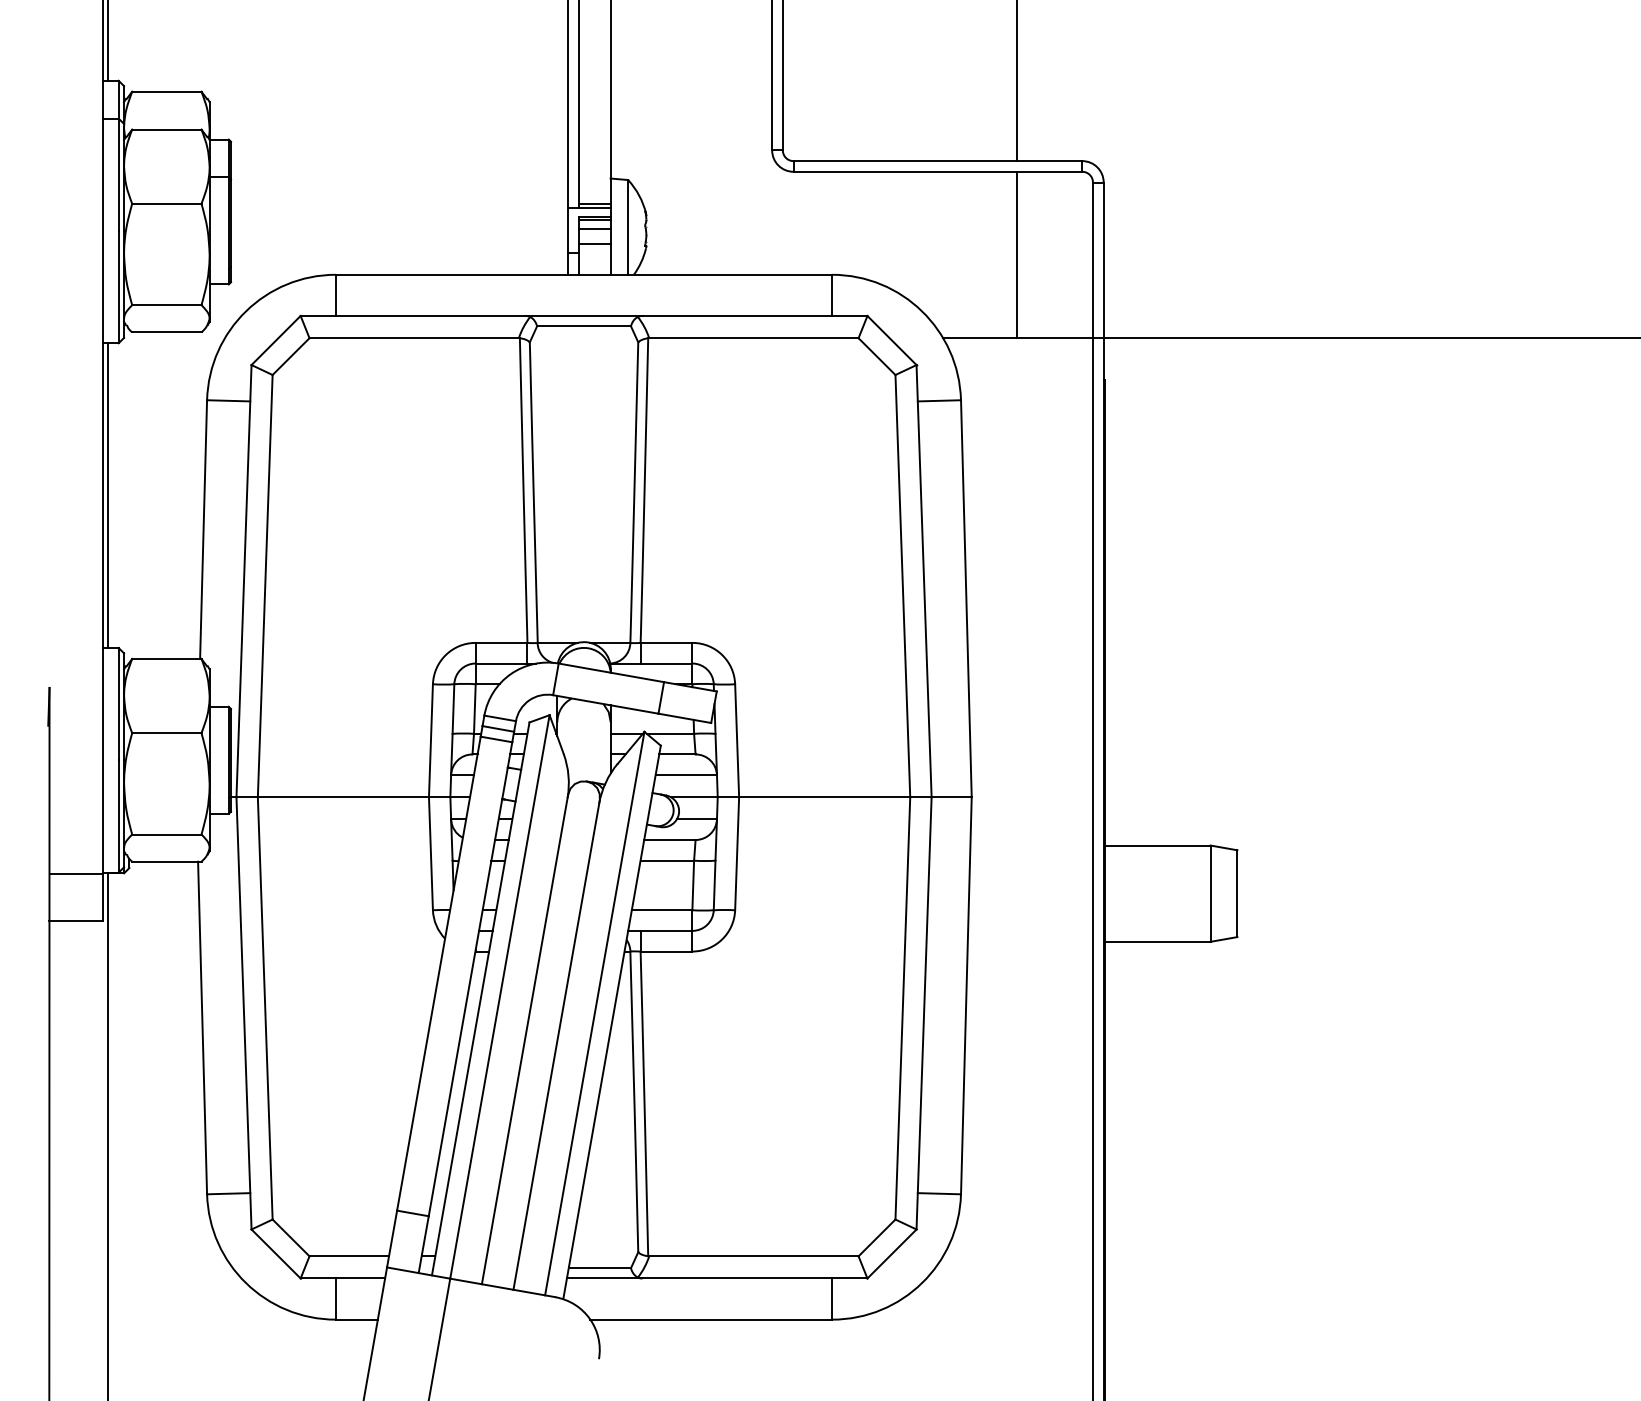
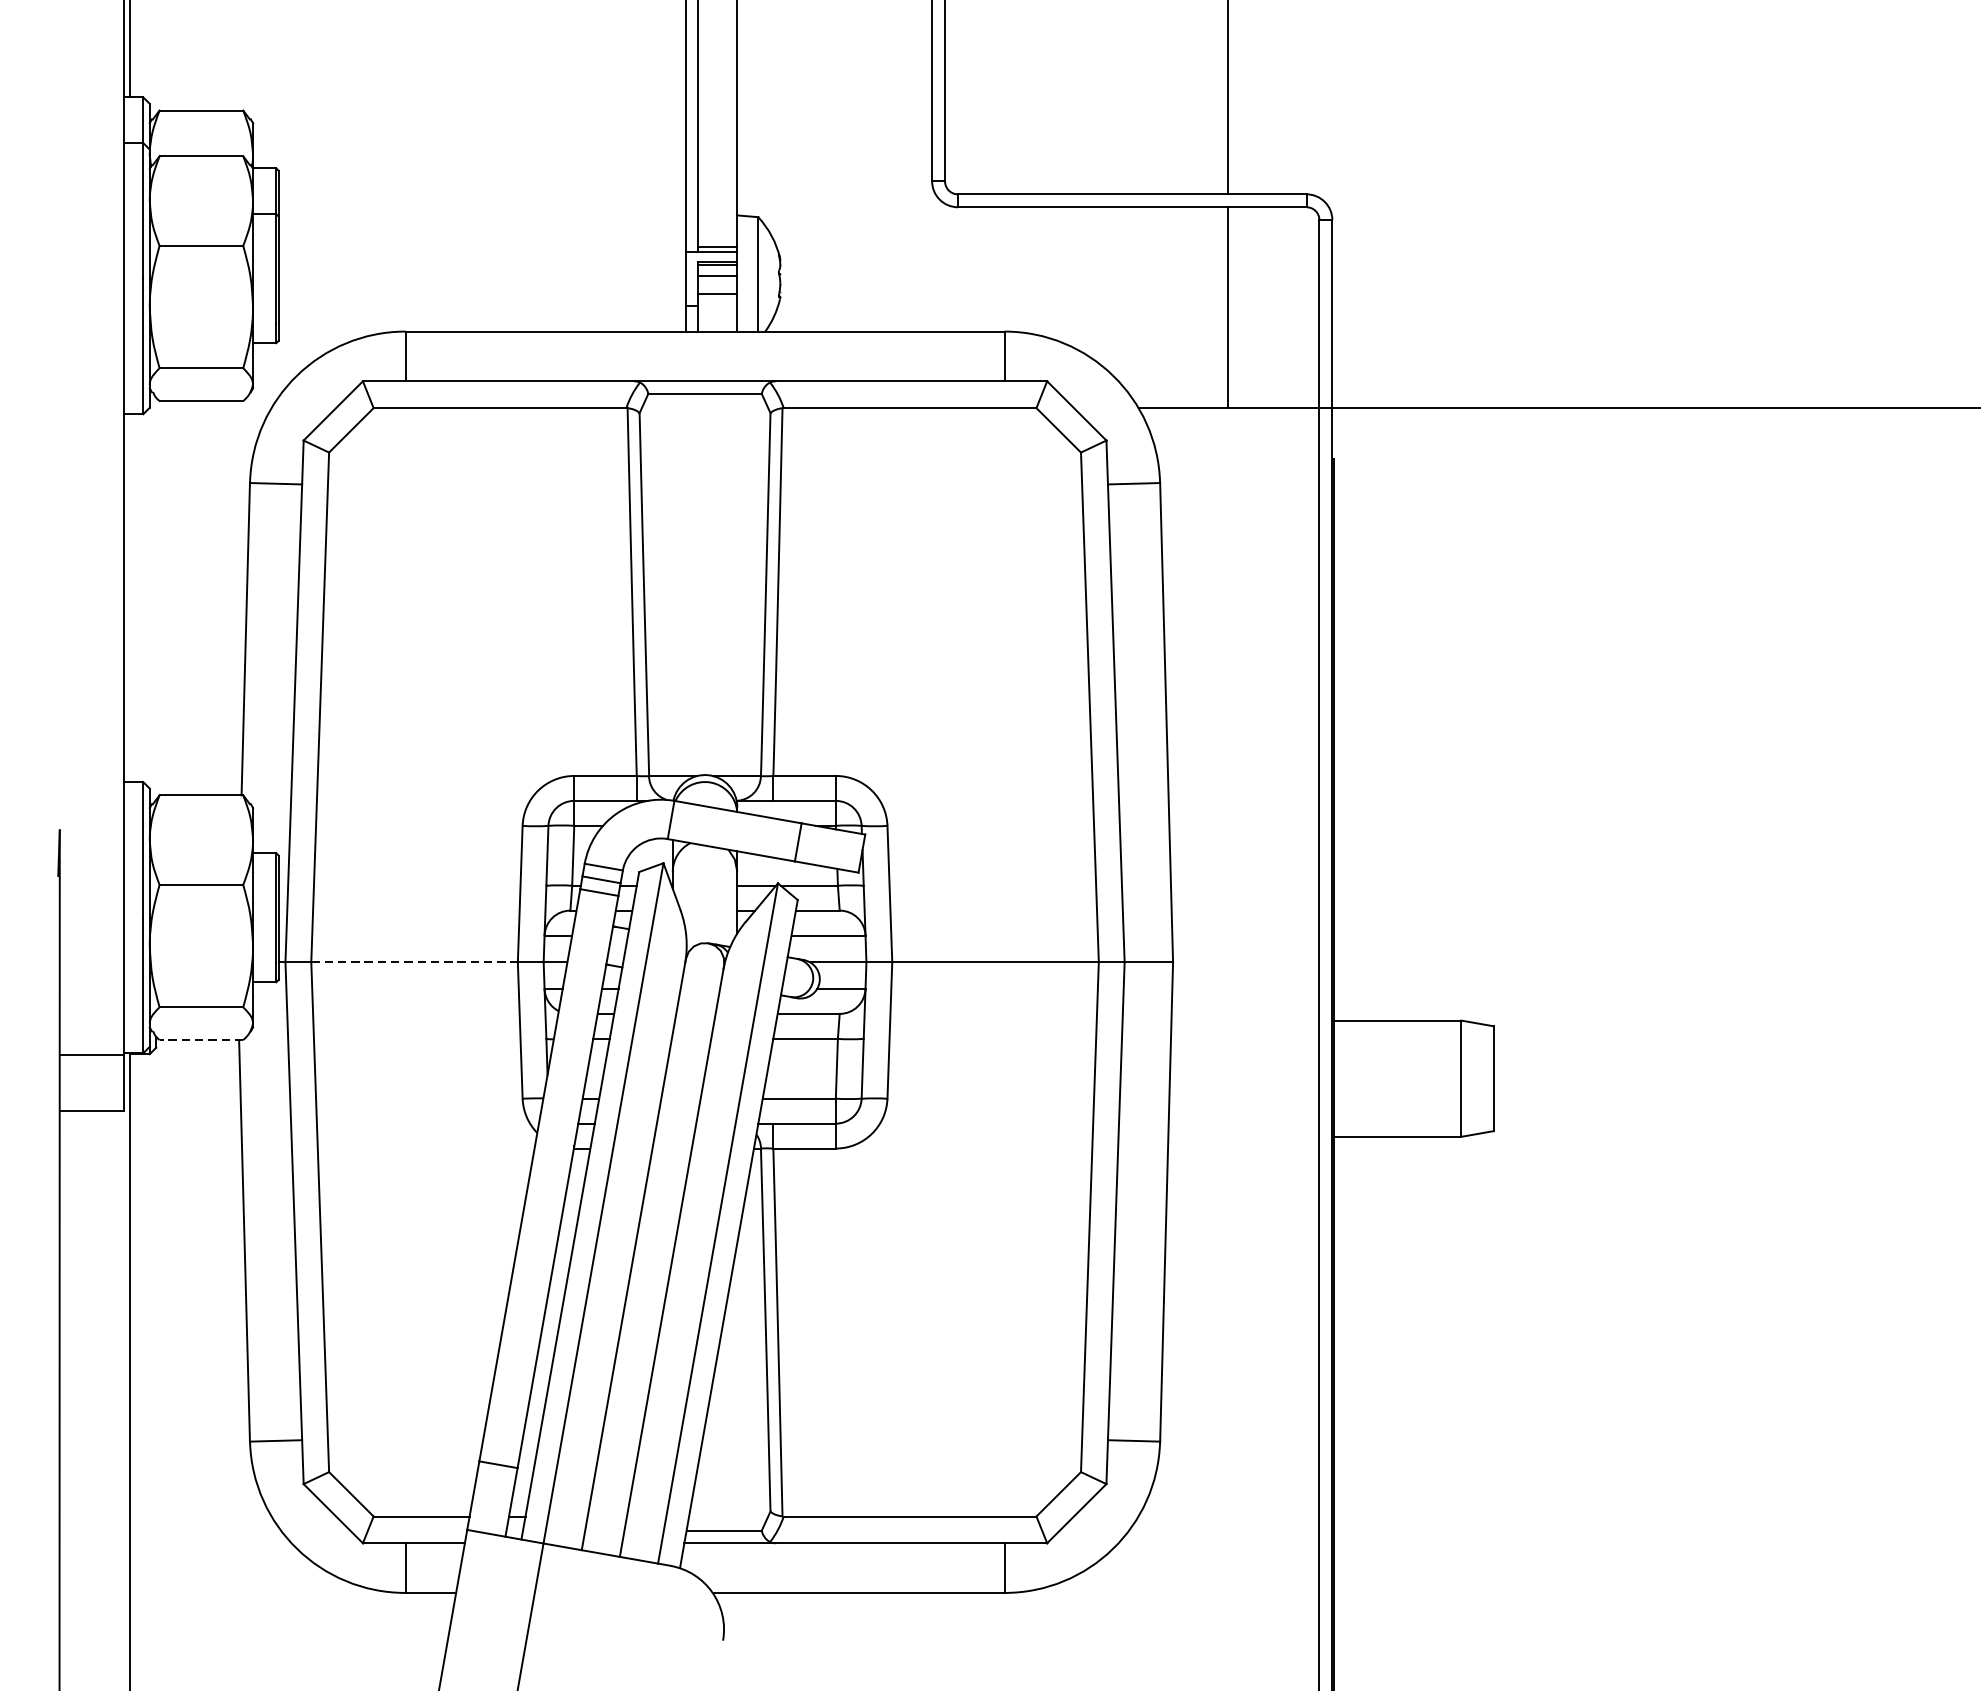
line: (108, 495) -> (130, 598), removed
line: (343, 797) -> (414, 962), solid -> dashed
line: (166, 861) -> (200, 1039), solid -> dashed

